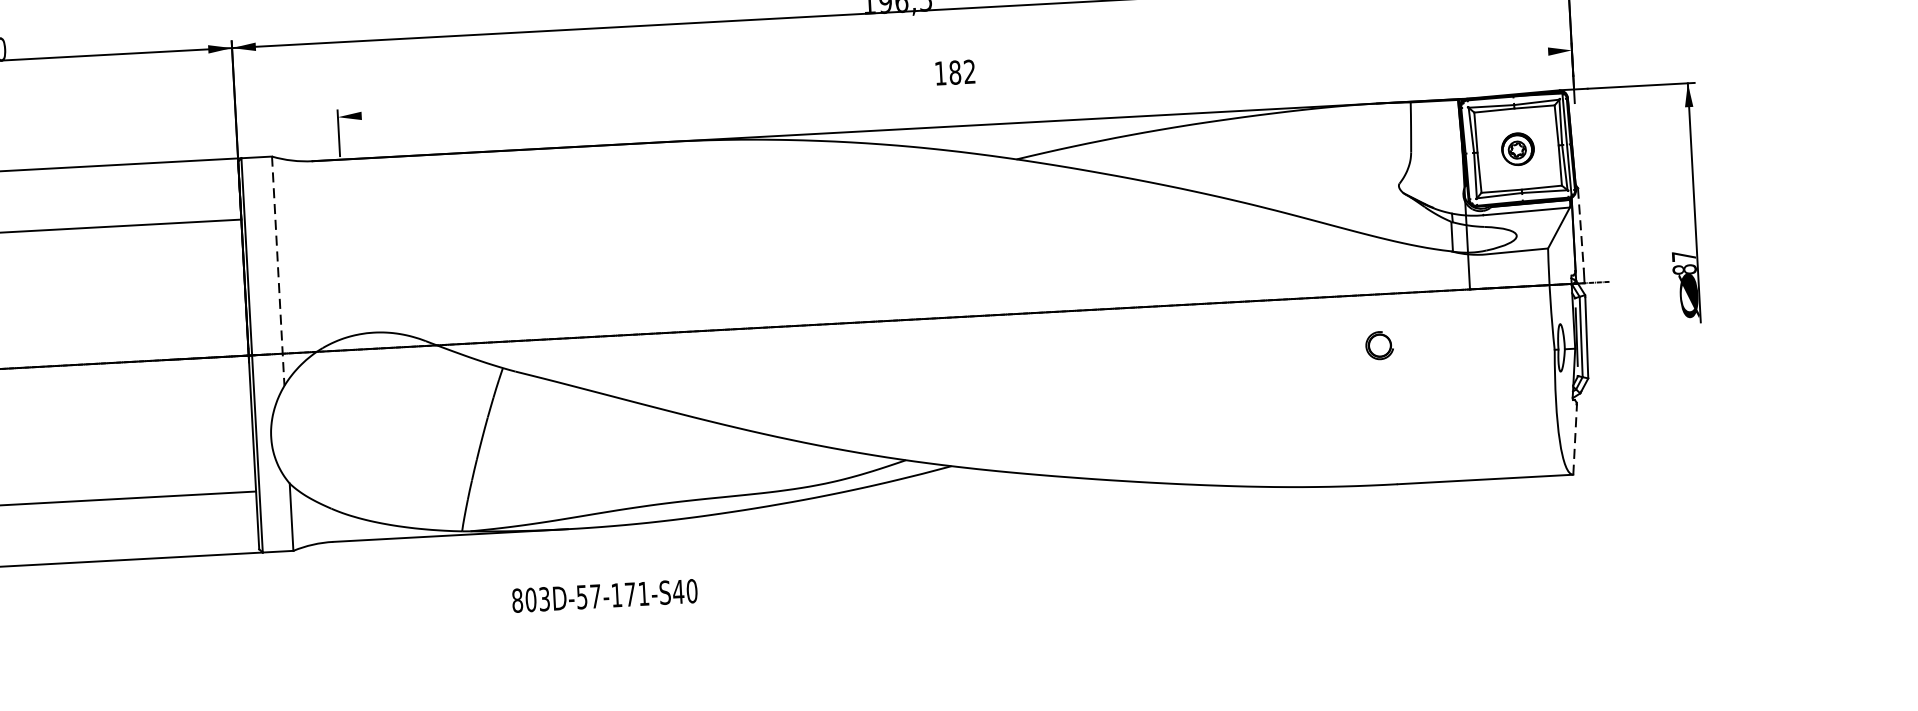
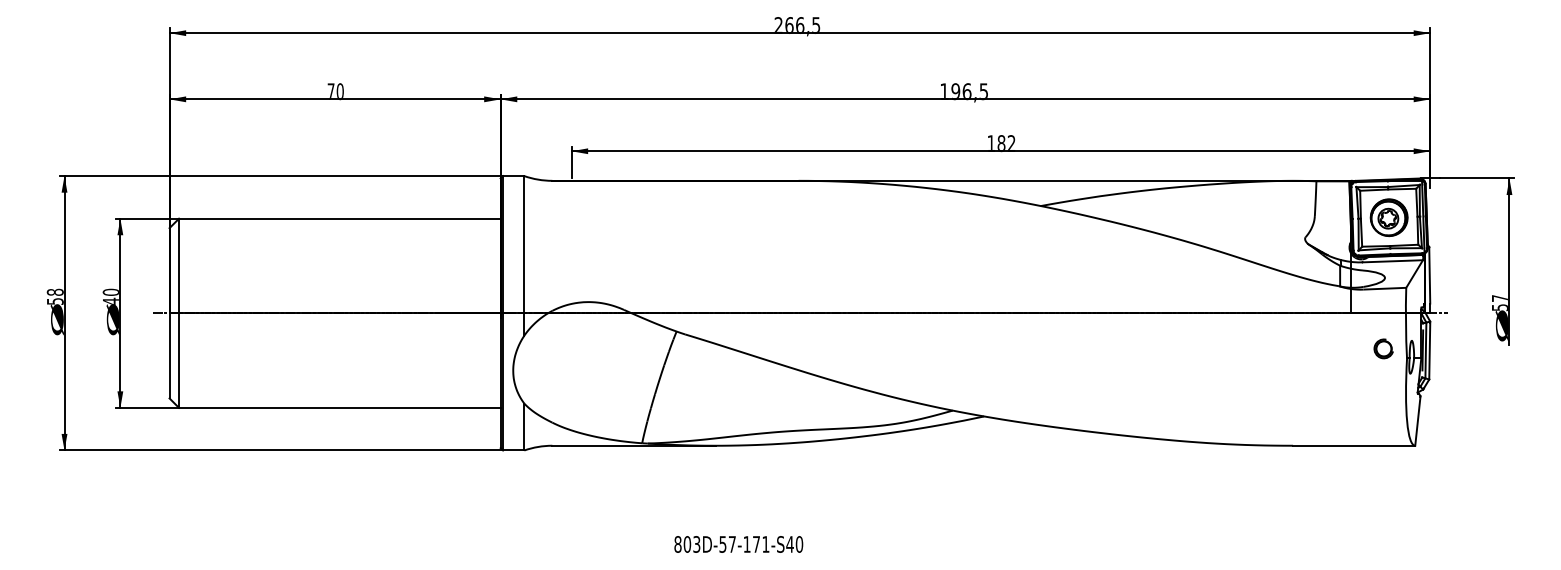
line: (954, 84) -> (1000, 151), added
part: (1517, 148) -> (1388, 217), size x1.67
line: (1580, 230) -> (1429, 276), dashed -> solid
text: (1683, 269) -> (1499, 307), 87 -> 57
line: (278, 270) -> (524, 255), dashed -> solid
part: (1379, 345) -> (1383, 348), moved
line: (1574, 439) -> (1417, 421), dashed -> solid
text: (604, 596) -> (738, 544), moved

